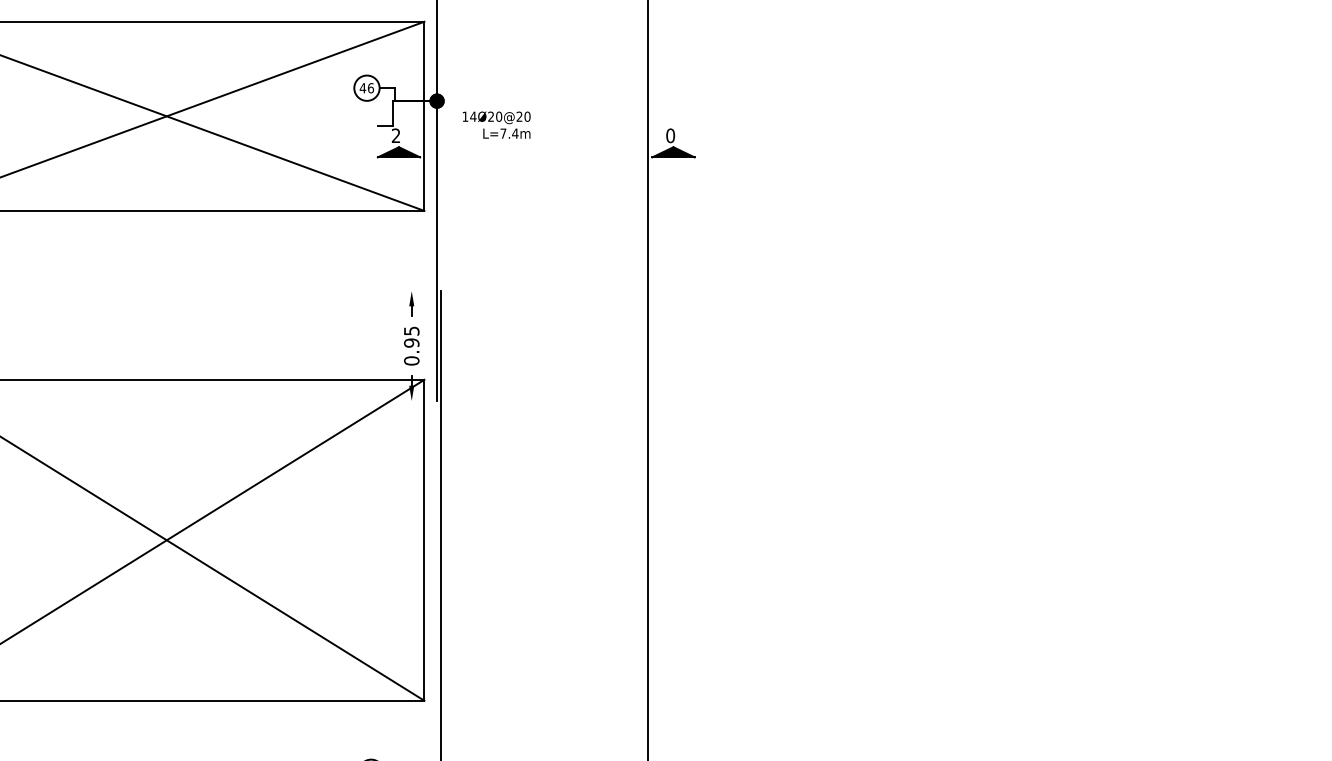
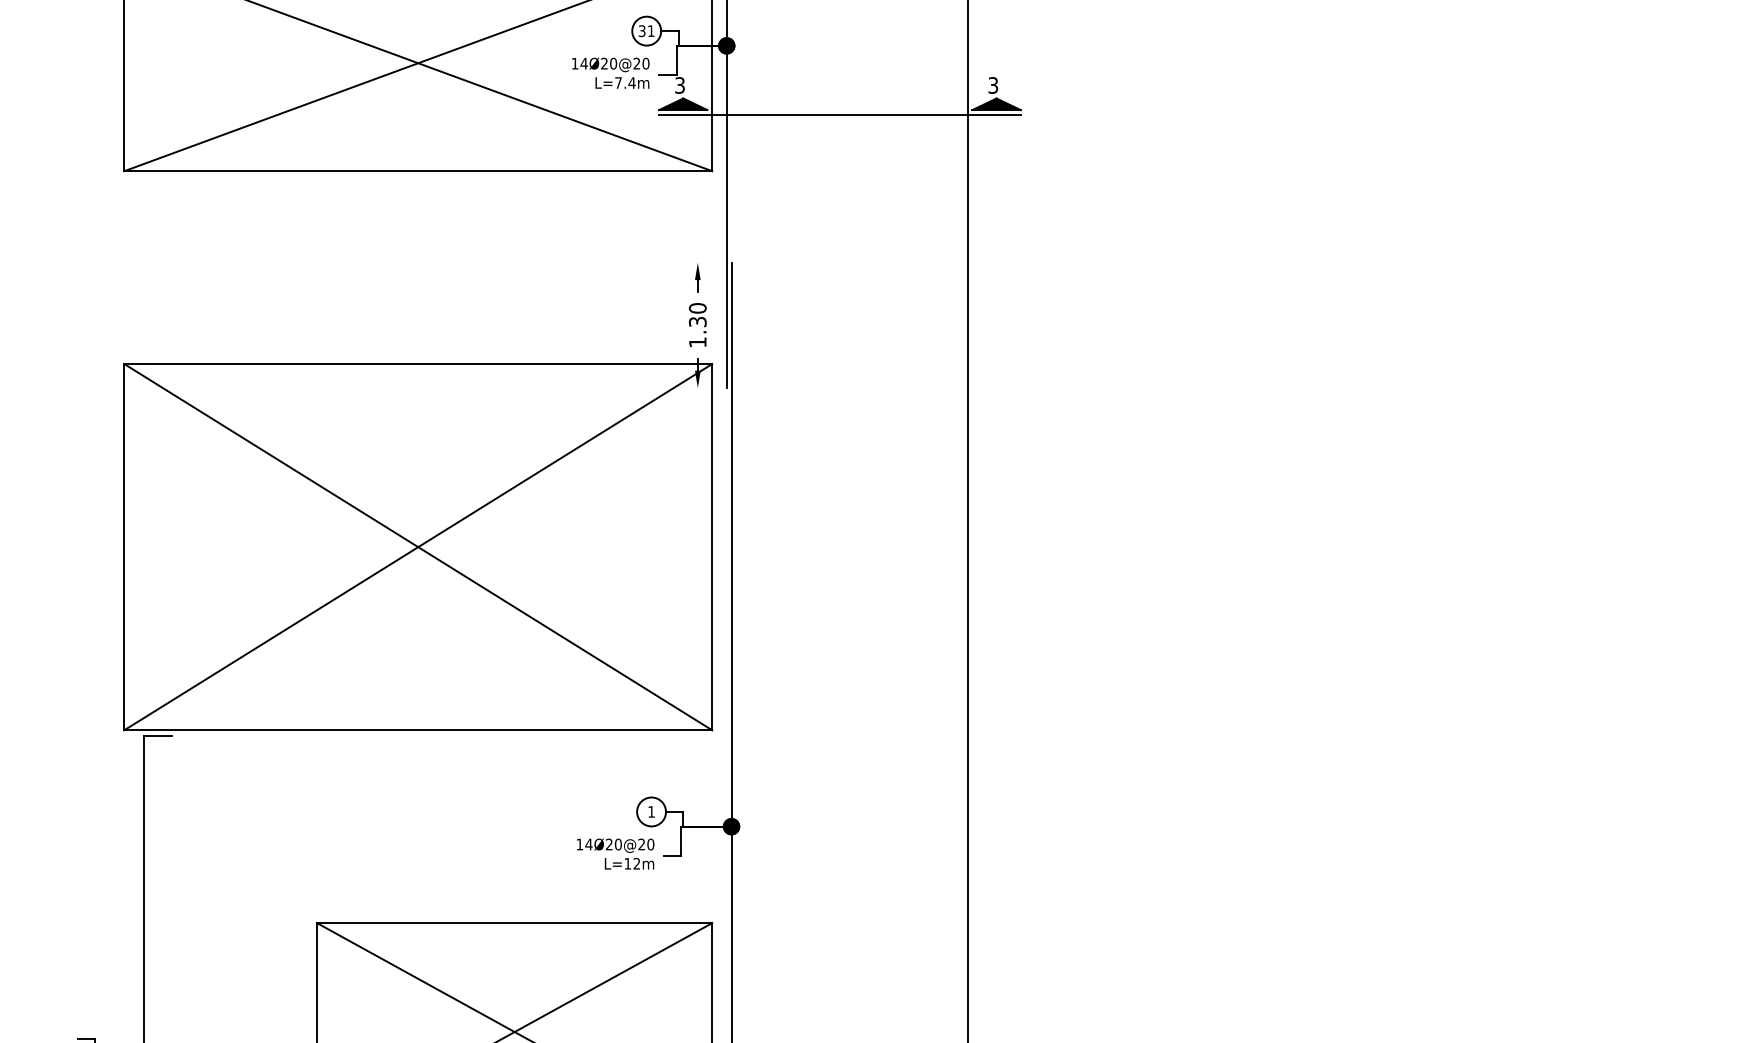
text: (366, 88) -> (646, 31), 46 -> 31
text: (496, 124) -> (610, 72), moved
text: (395, 135) -> (679, 85), 2 -> 3
text: (670, 135) -> (993, 85), 0 -> 3
line: (535, 161) -> (839, 114), added
text: (411, 346) -> (697, 325), 0.95 -> 1.30

